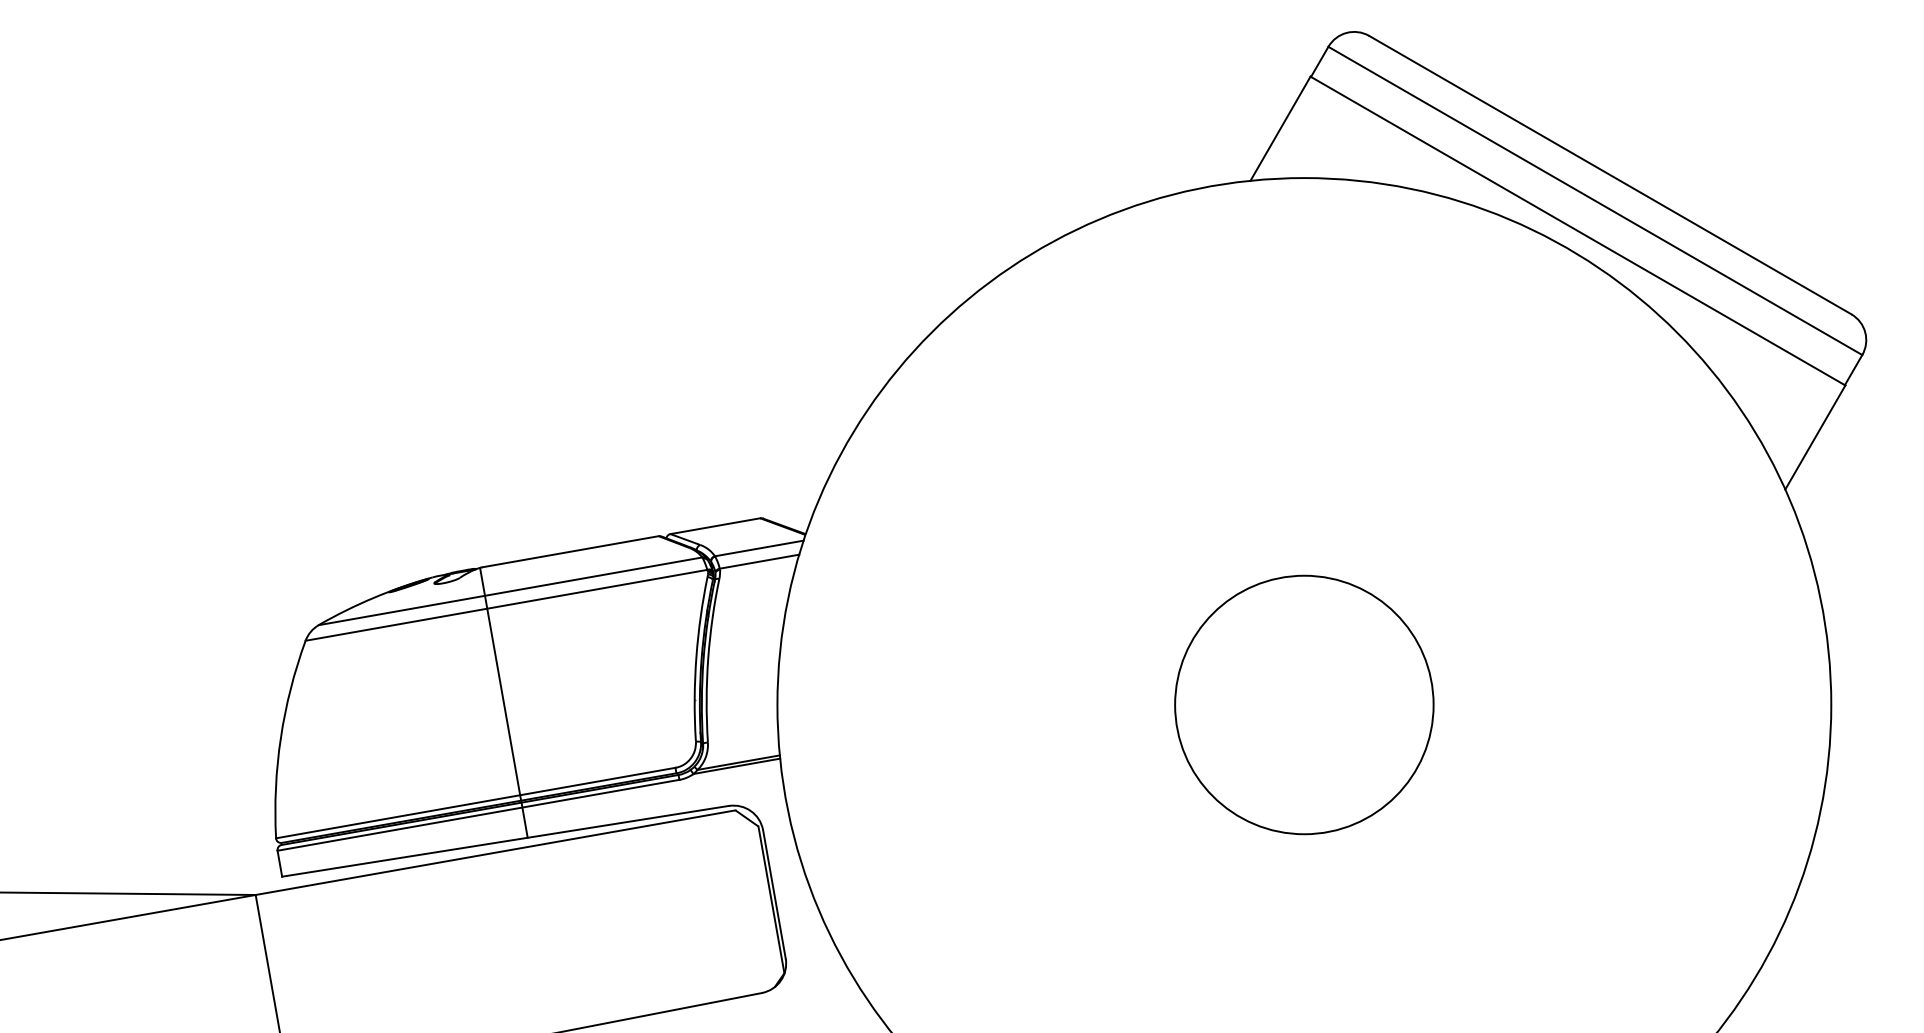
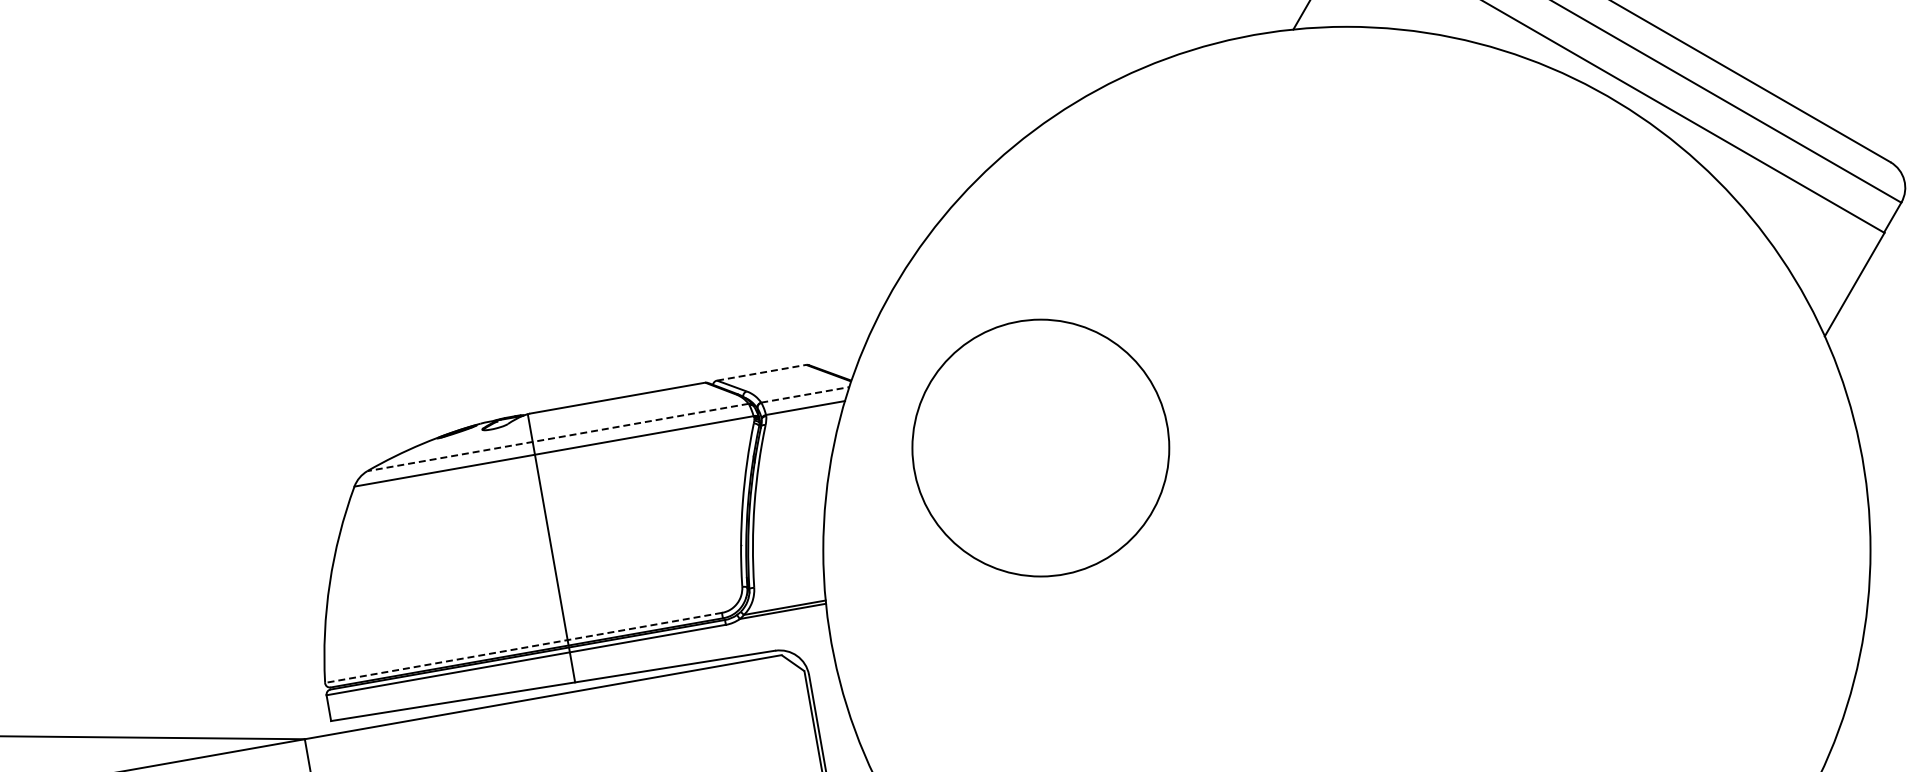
line: (715, 526) -> (761, 373), solid -> dashed
line: (759, 548) -> (805, 394), solid -> dashed
line: (510, 591) -> (558, 437), solid -> dashed
circle: (1304, 704) -> (1040, 447), moved
line: (475, 803) -> (523, 648), solid -> dashed

